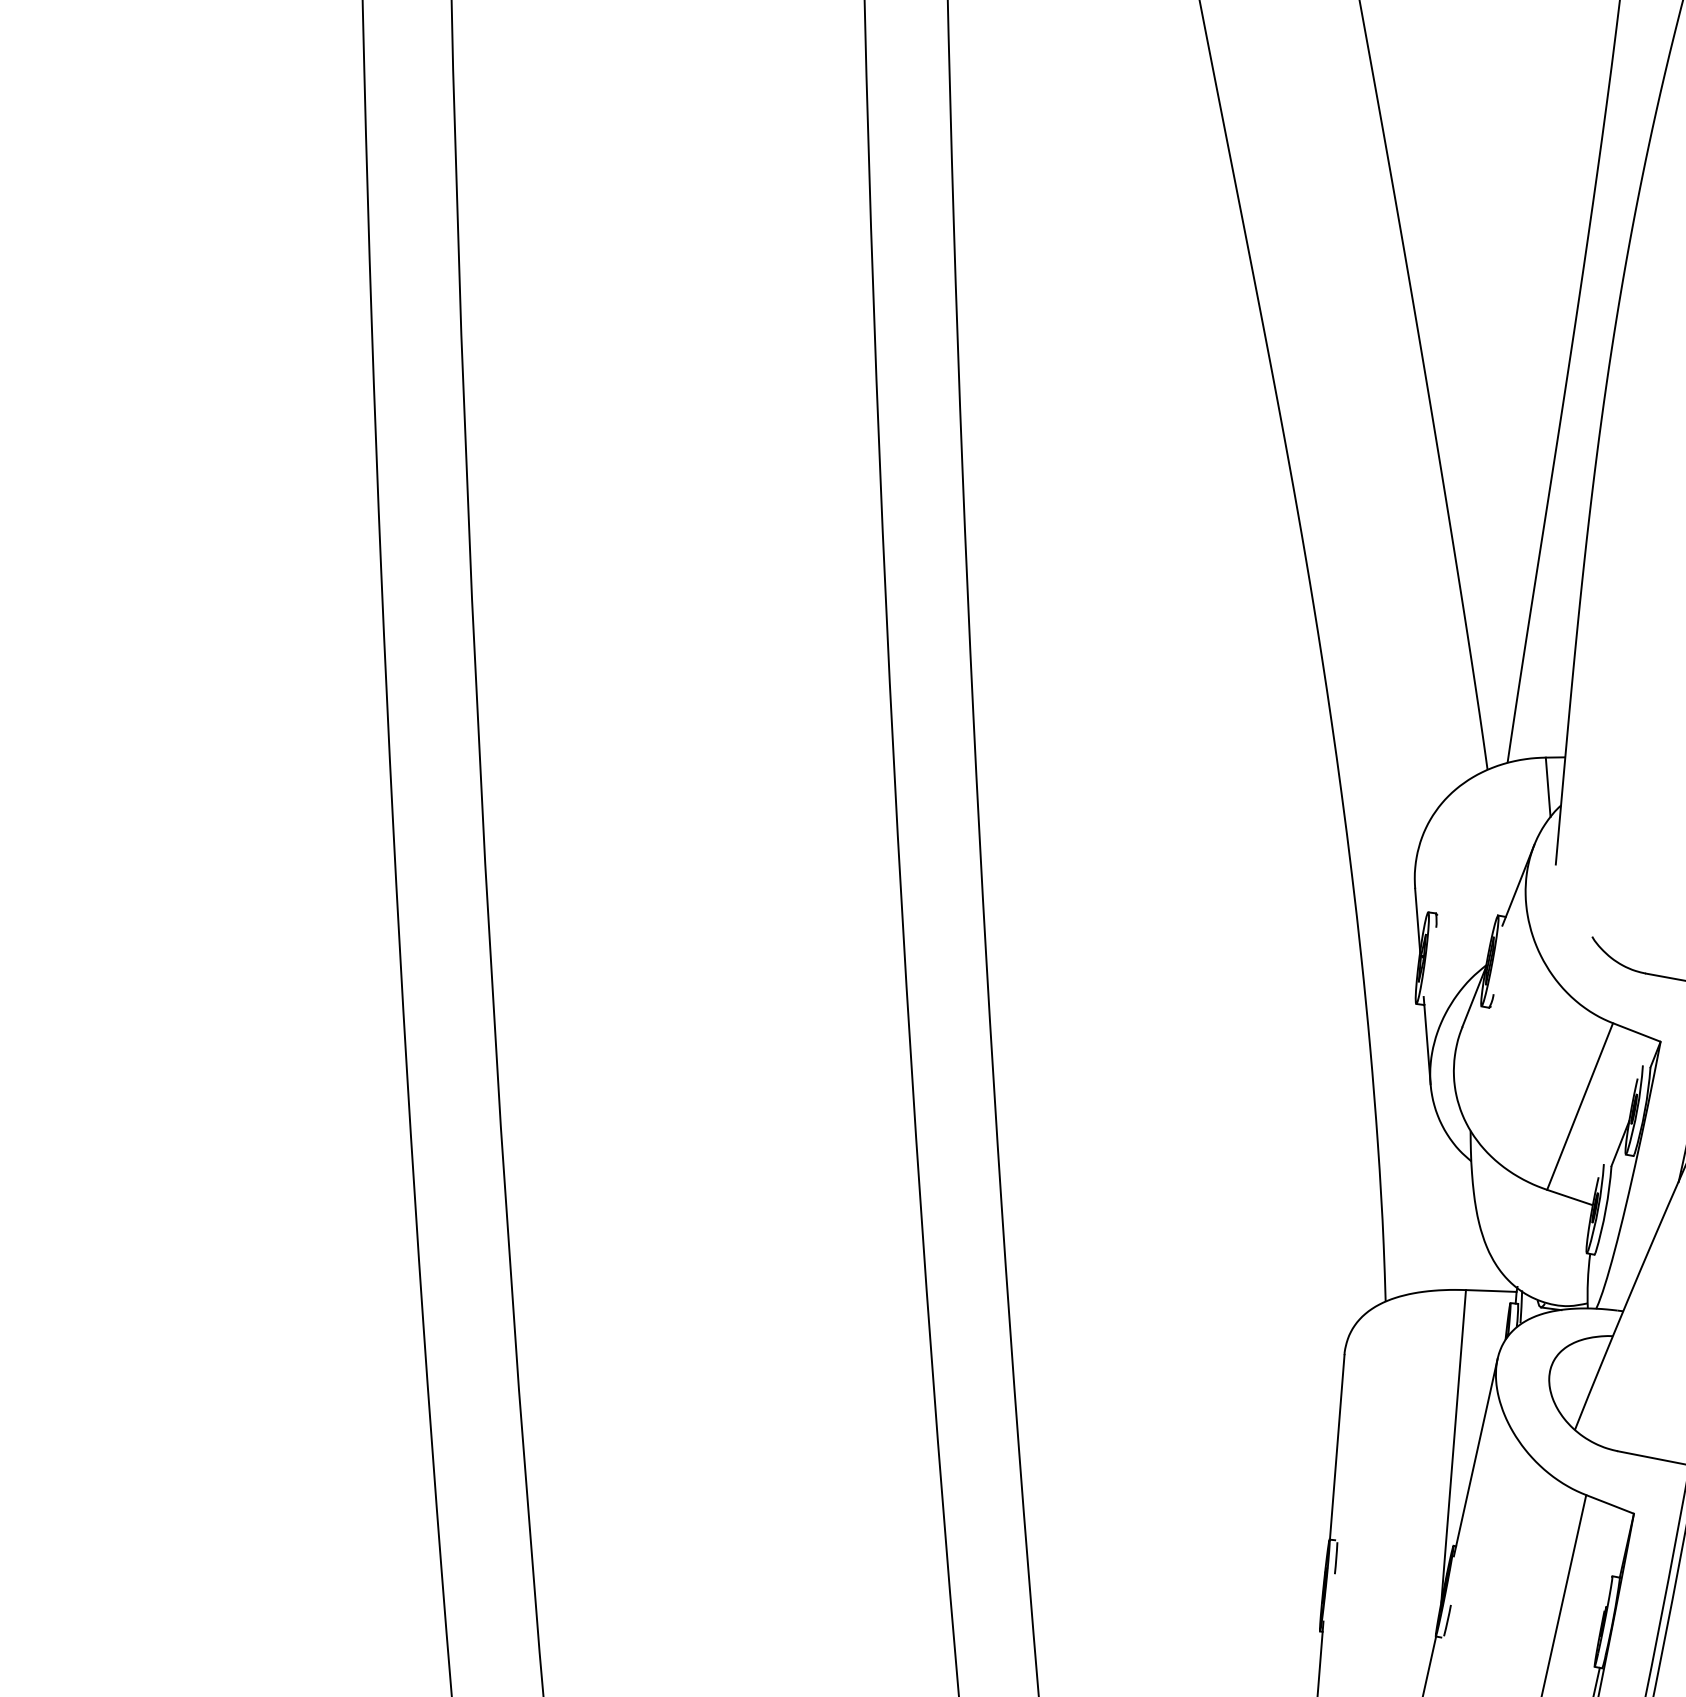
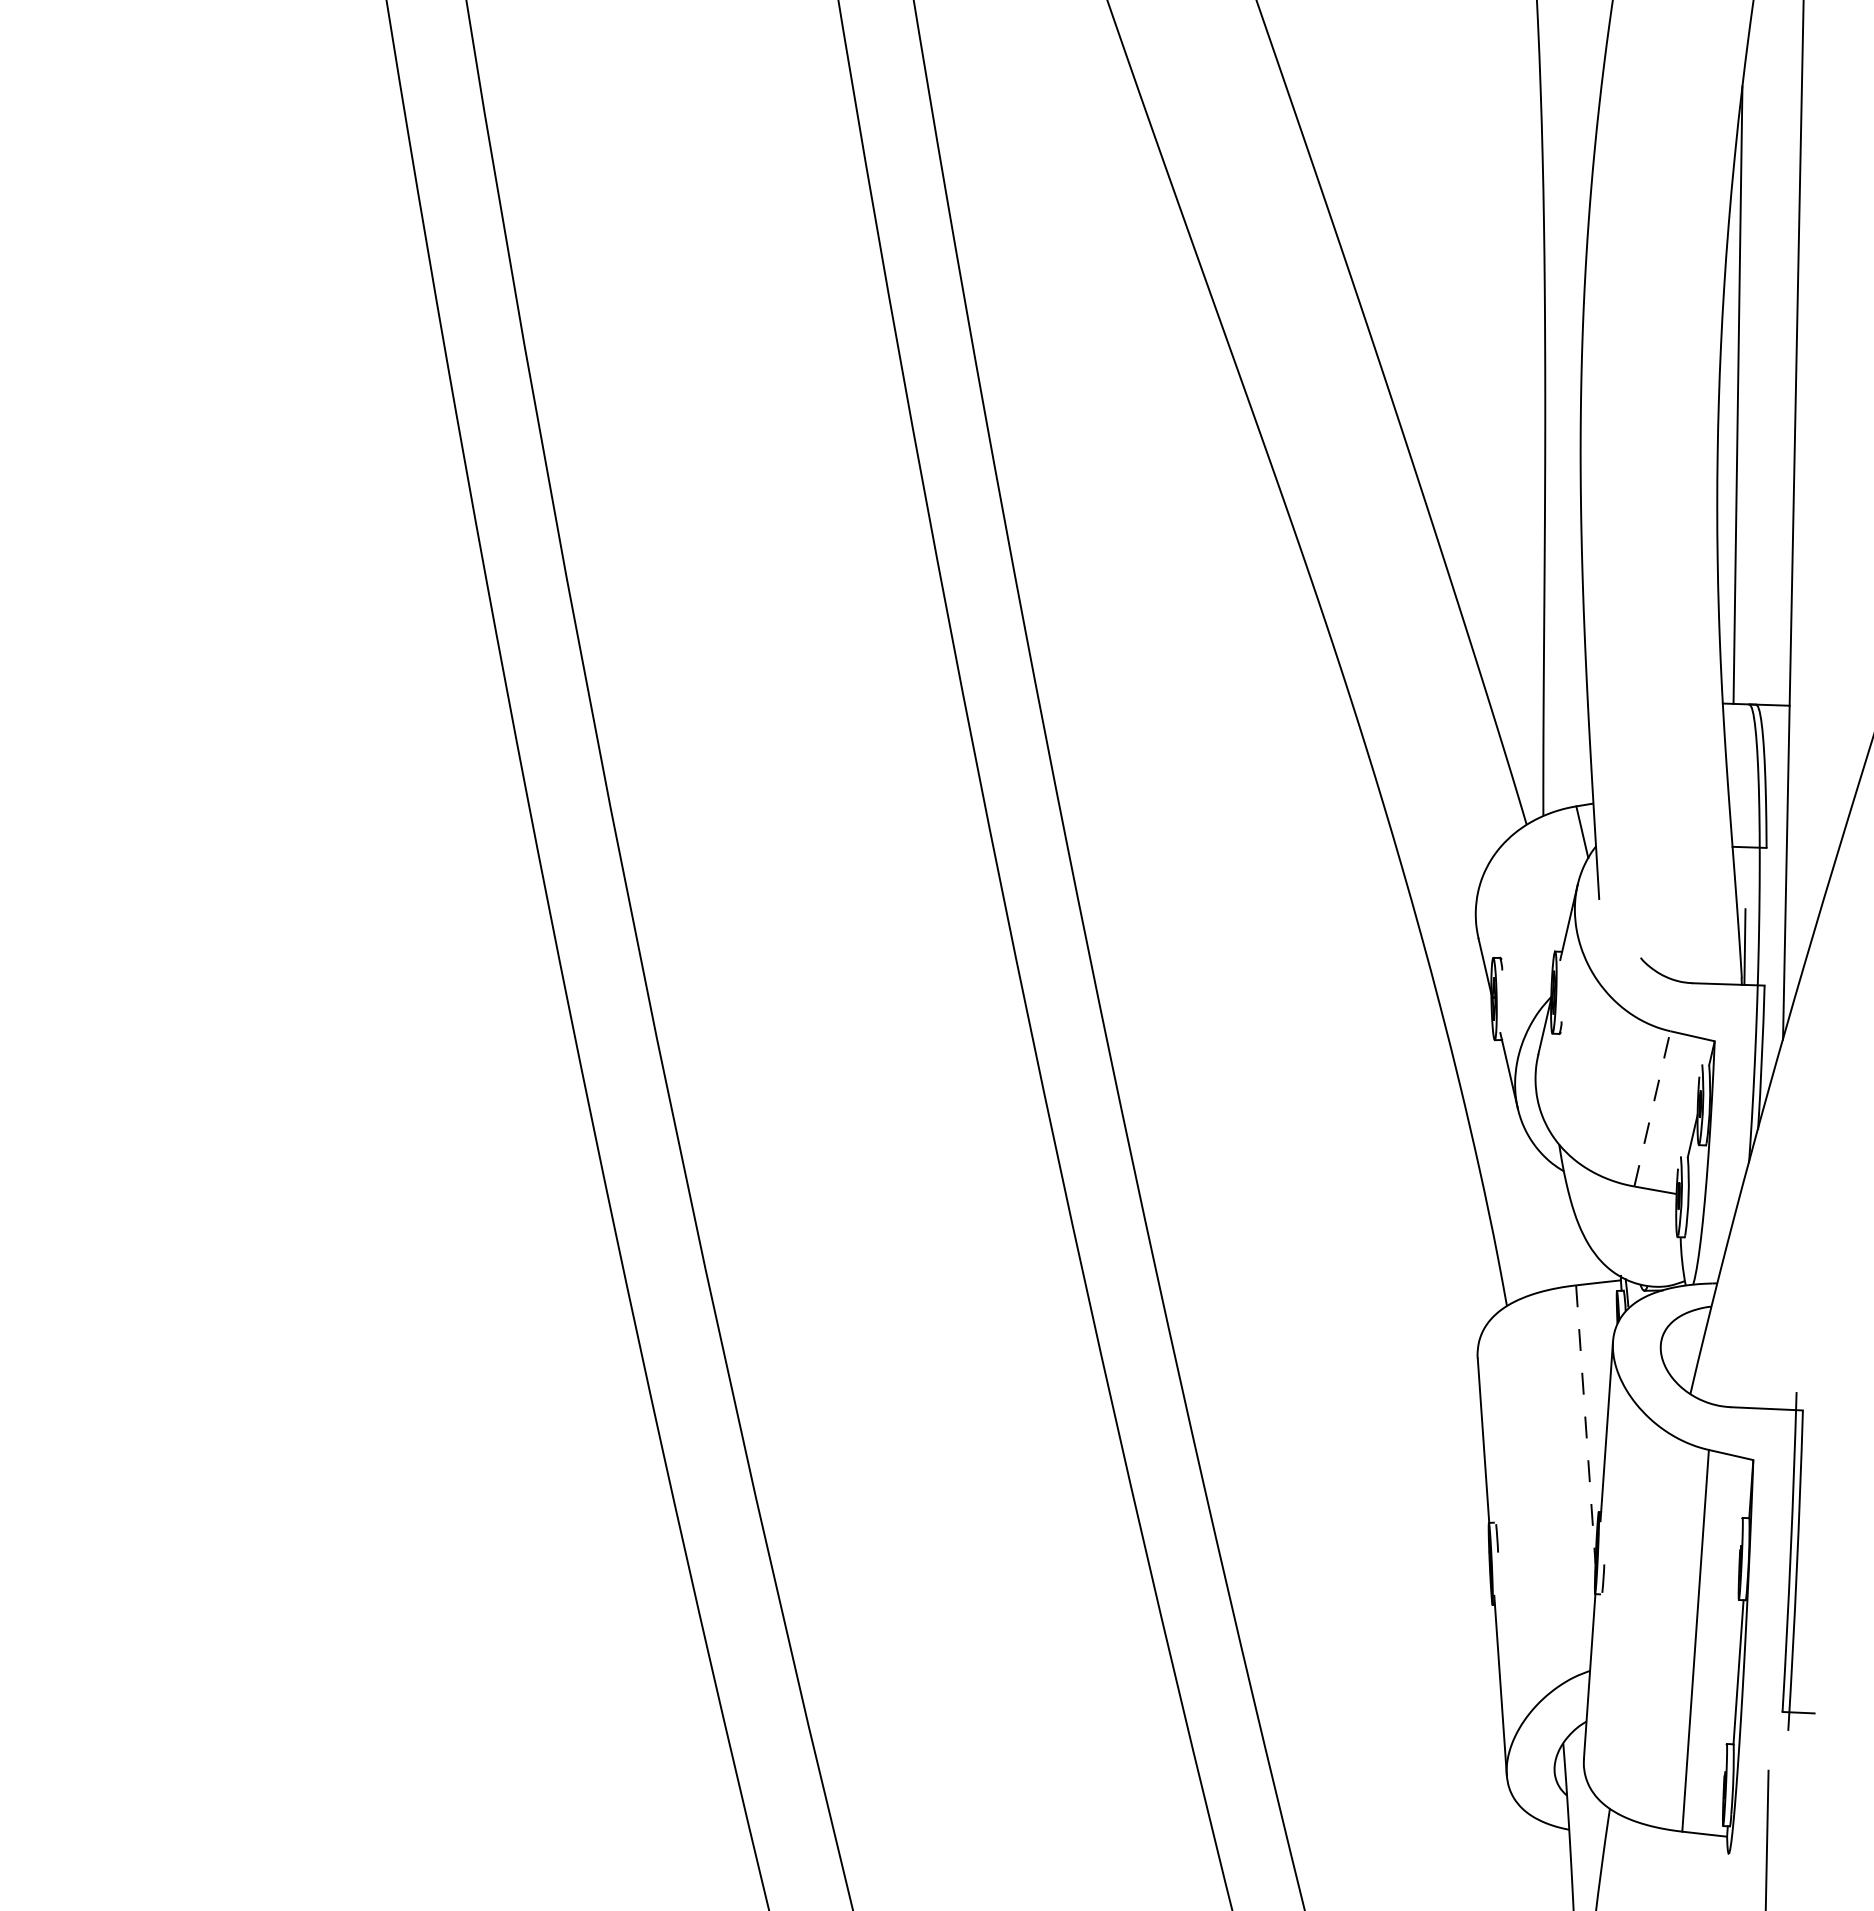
line: (1580, 1106) -> (1652, 1108), solid -> dashed
line: (1453, 1446) -> (1585, 1424), solid -> dashed

